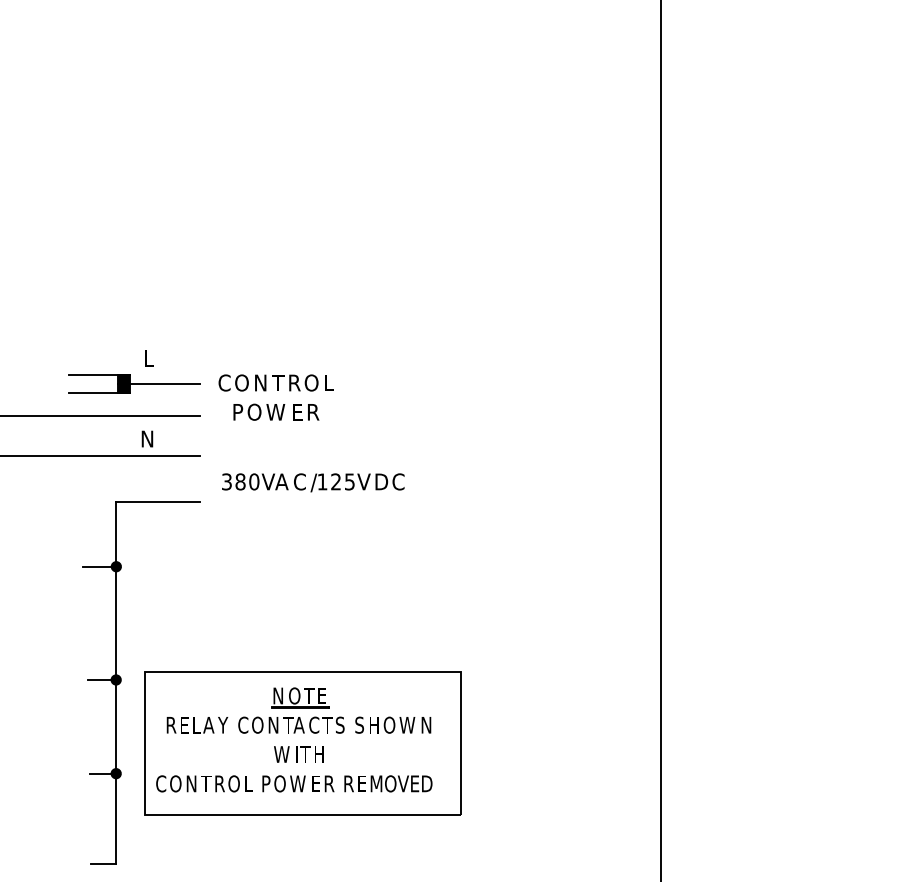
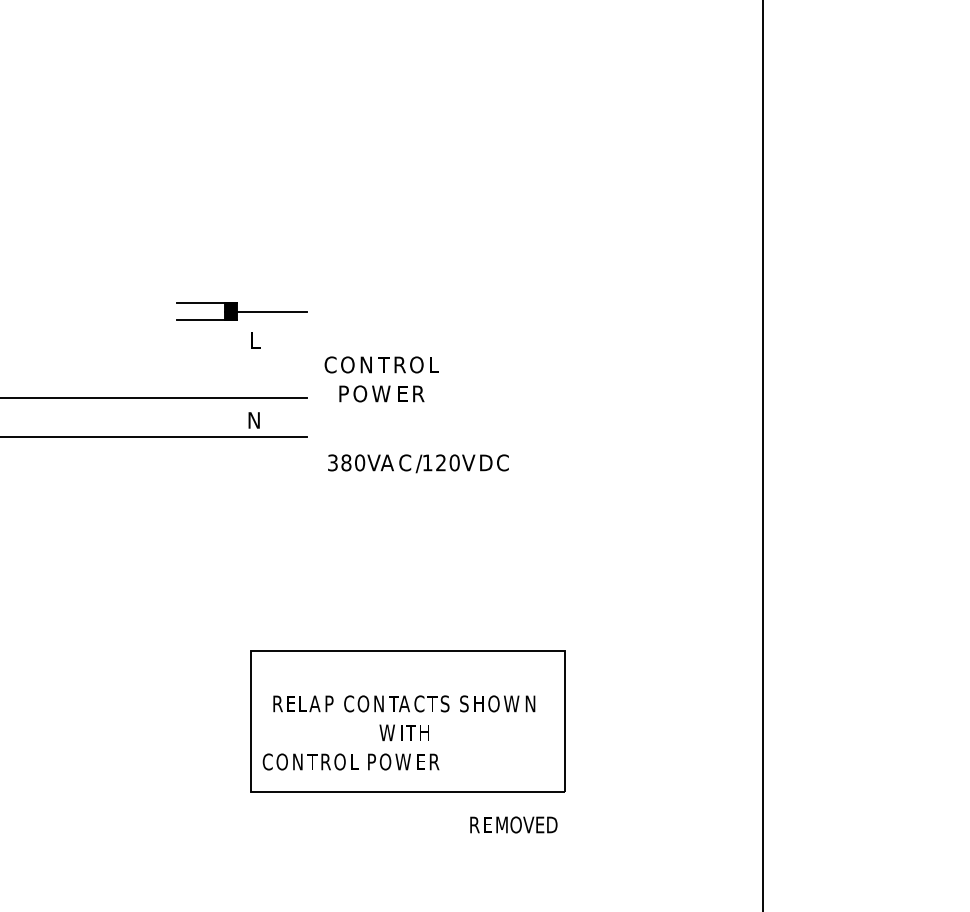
part: (134, 383) -> (241, 311), moved
text: (349, 481) -> (454, 462), 5 -> 0
part: (121, 682) -> (228, 661), removed
part: (300, 697) -> (405, 676), removed
text: (223, 724) -> (329, 703), Y -> P
text: (388, 783) -> (513, 824), moved

